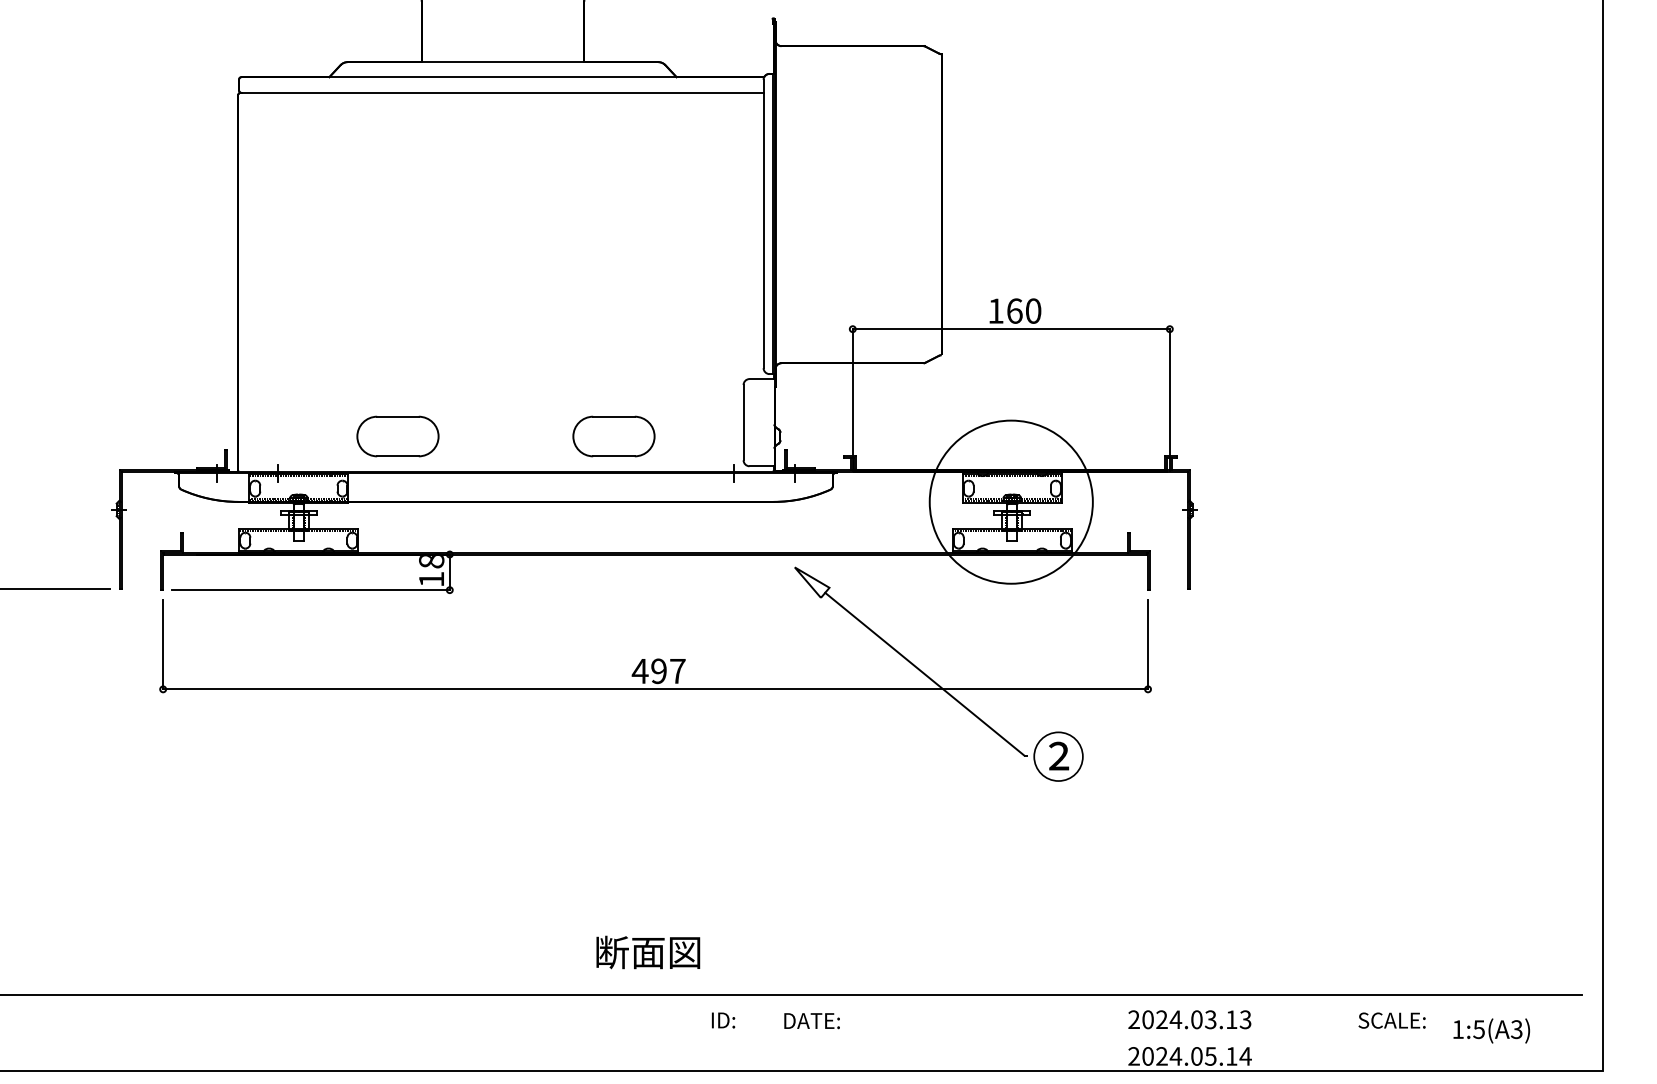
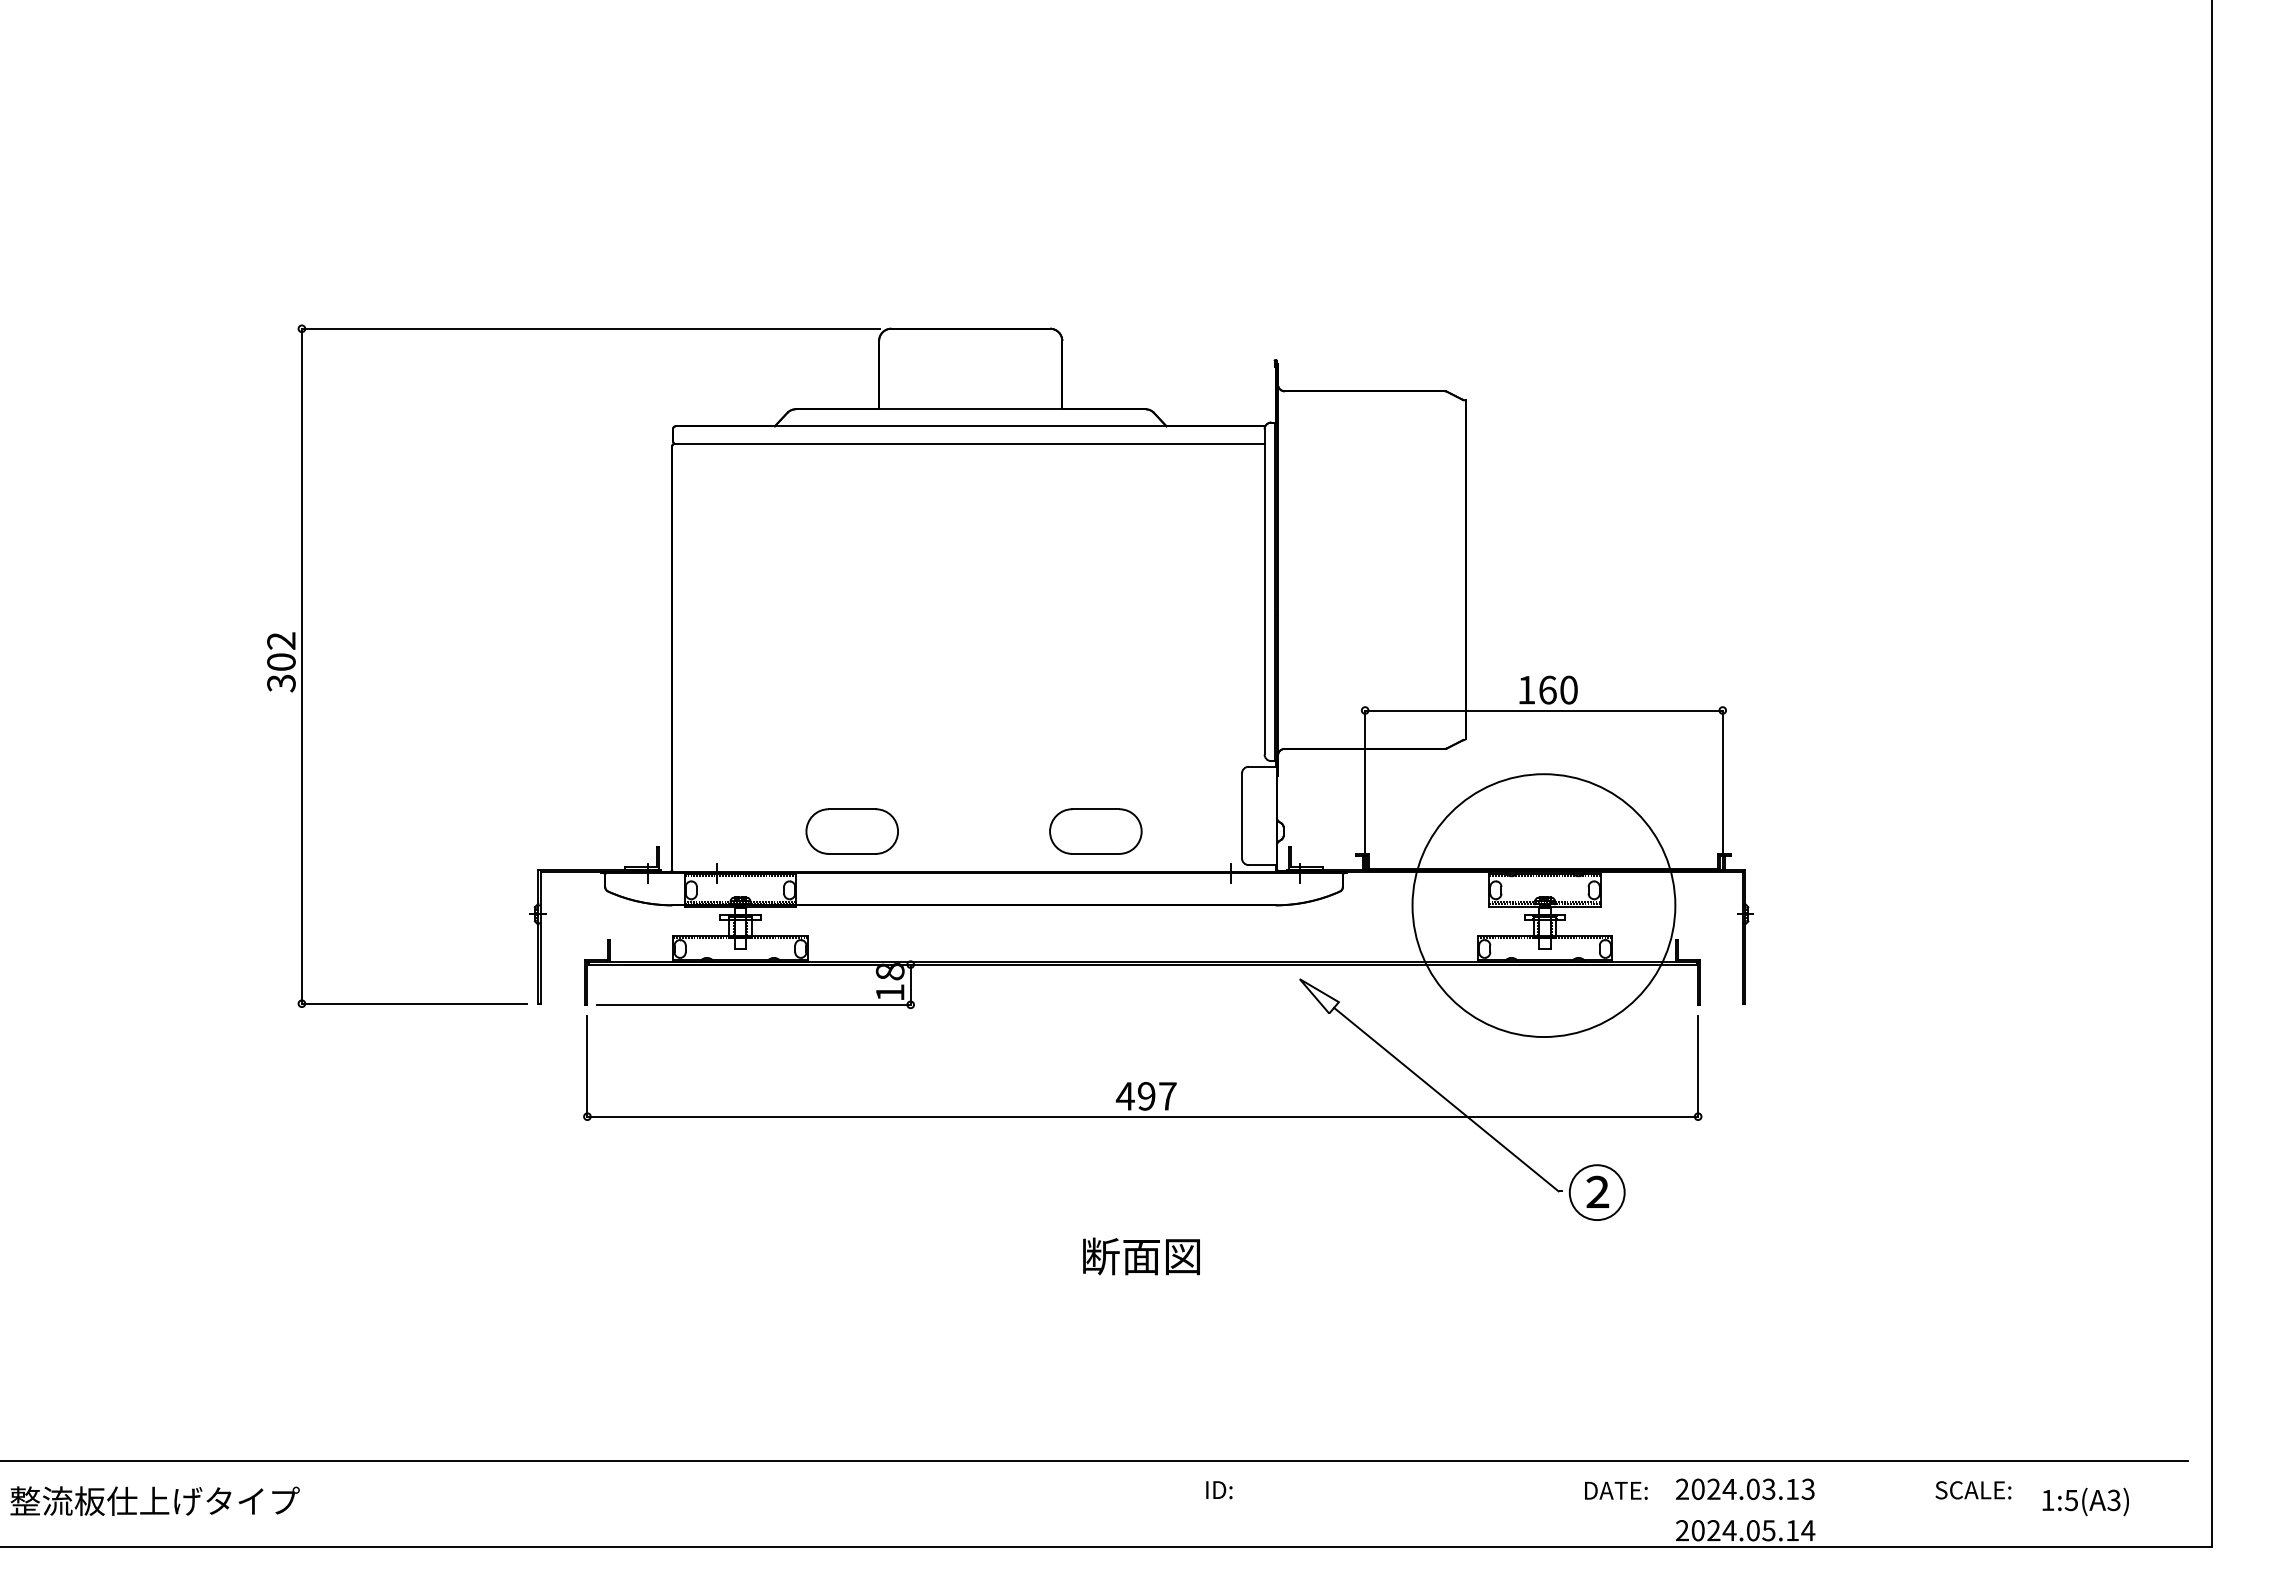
circle: (1010, 502) -> (1543, 905), size x1.43
text: (648, 952) -> (1141, 1256), moved
text: (812, 1020) -> (1616, 1490), moved

